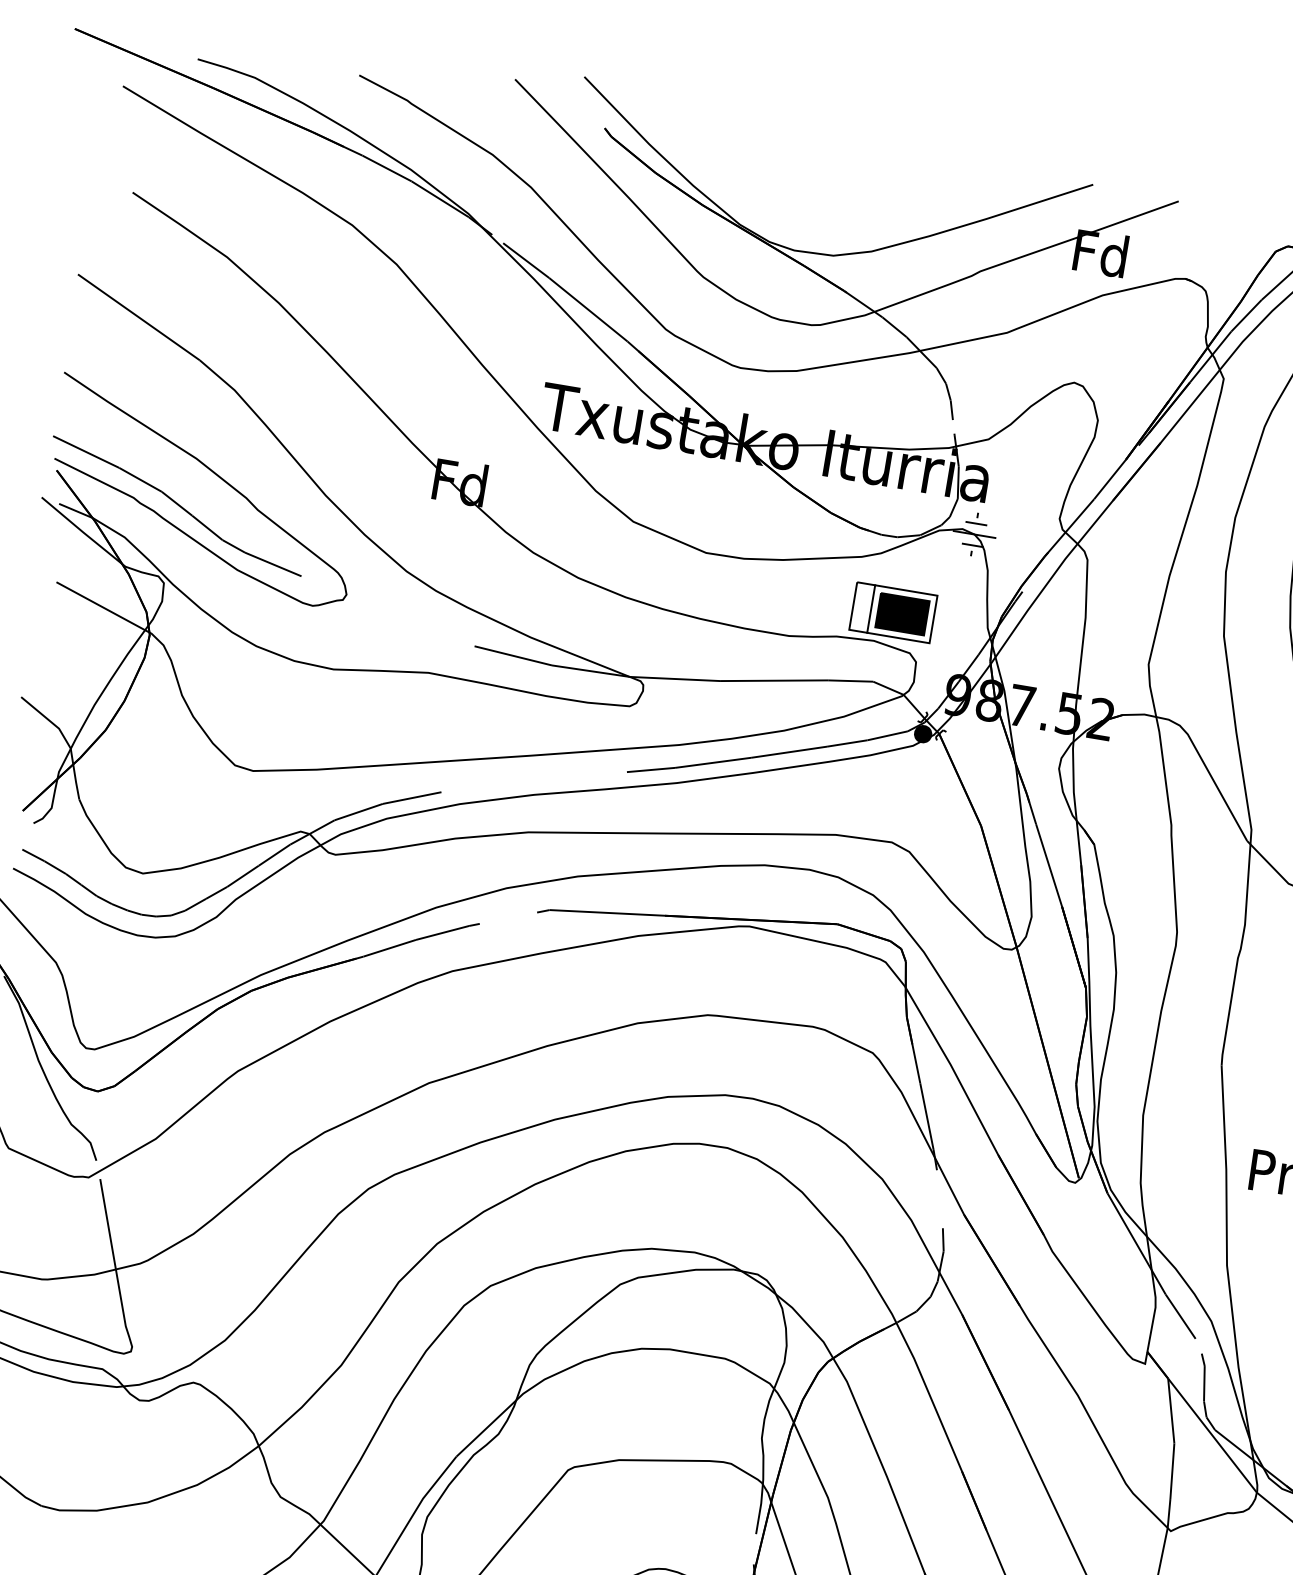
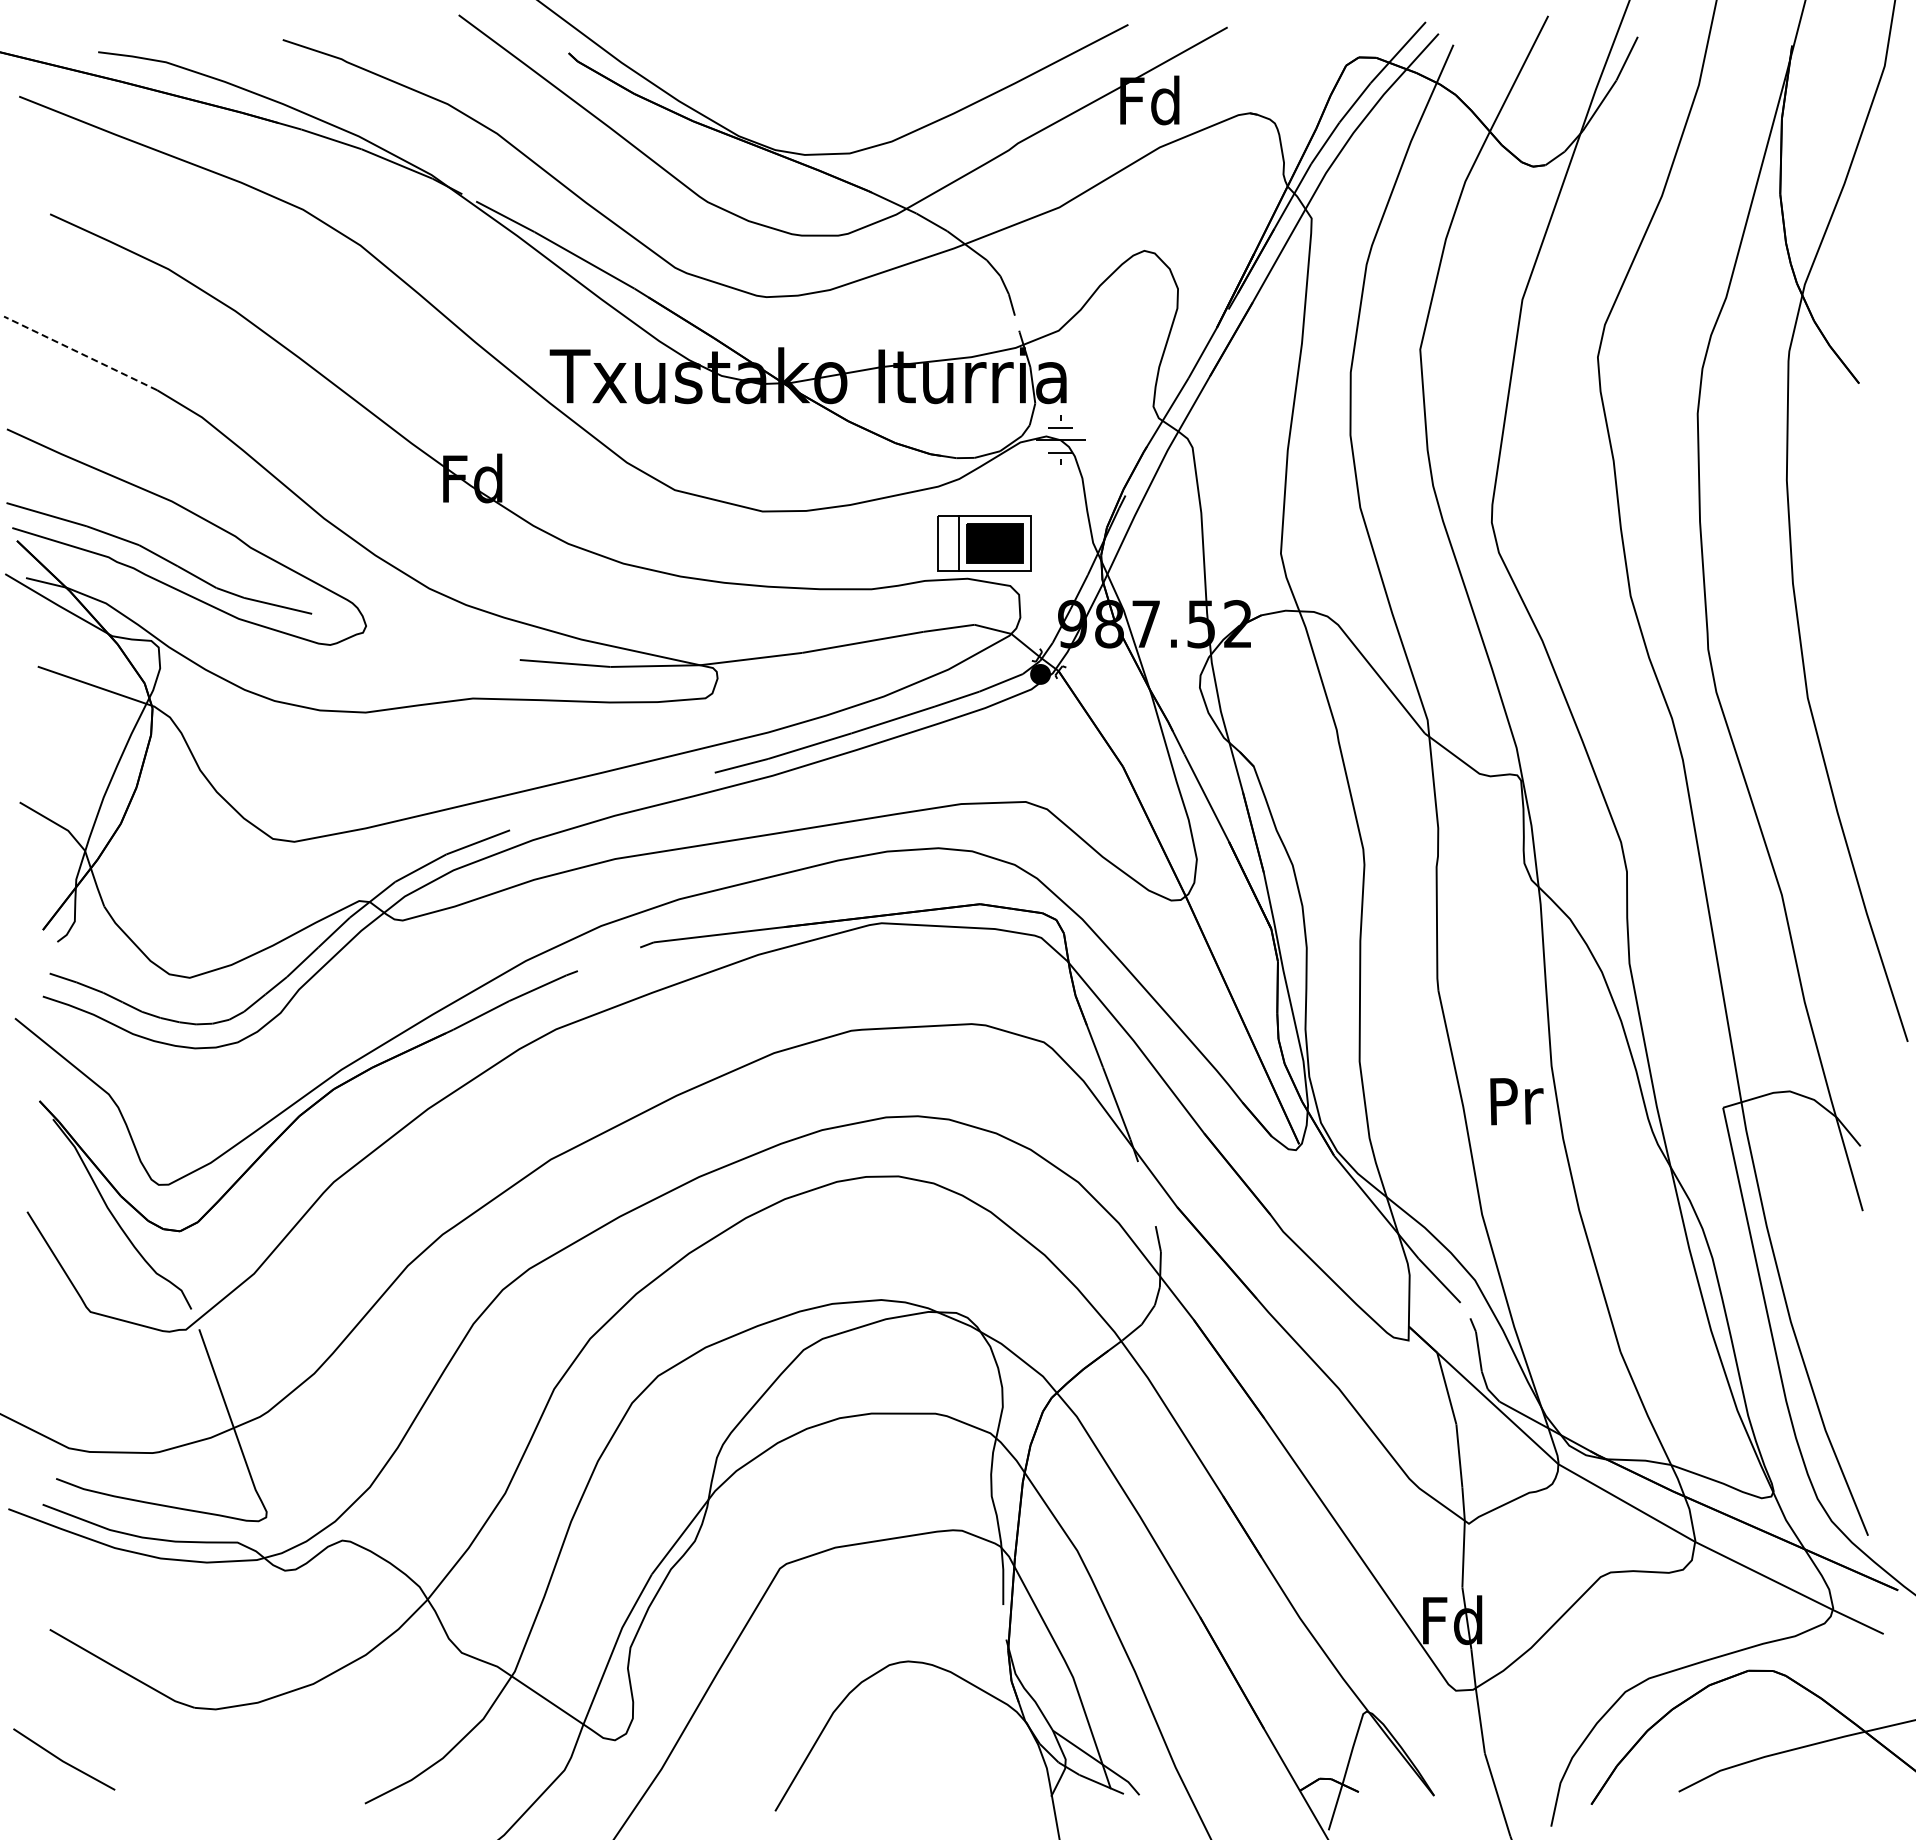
line: (138, 317) -> (80, 353), solid -> dashed

